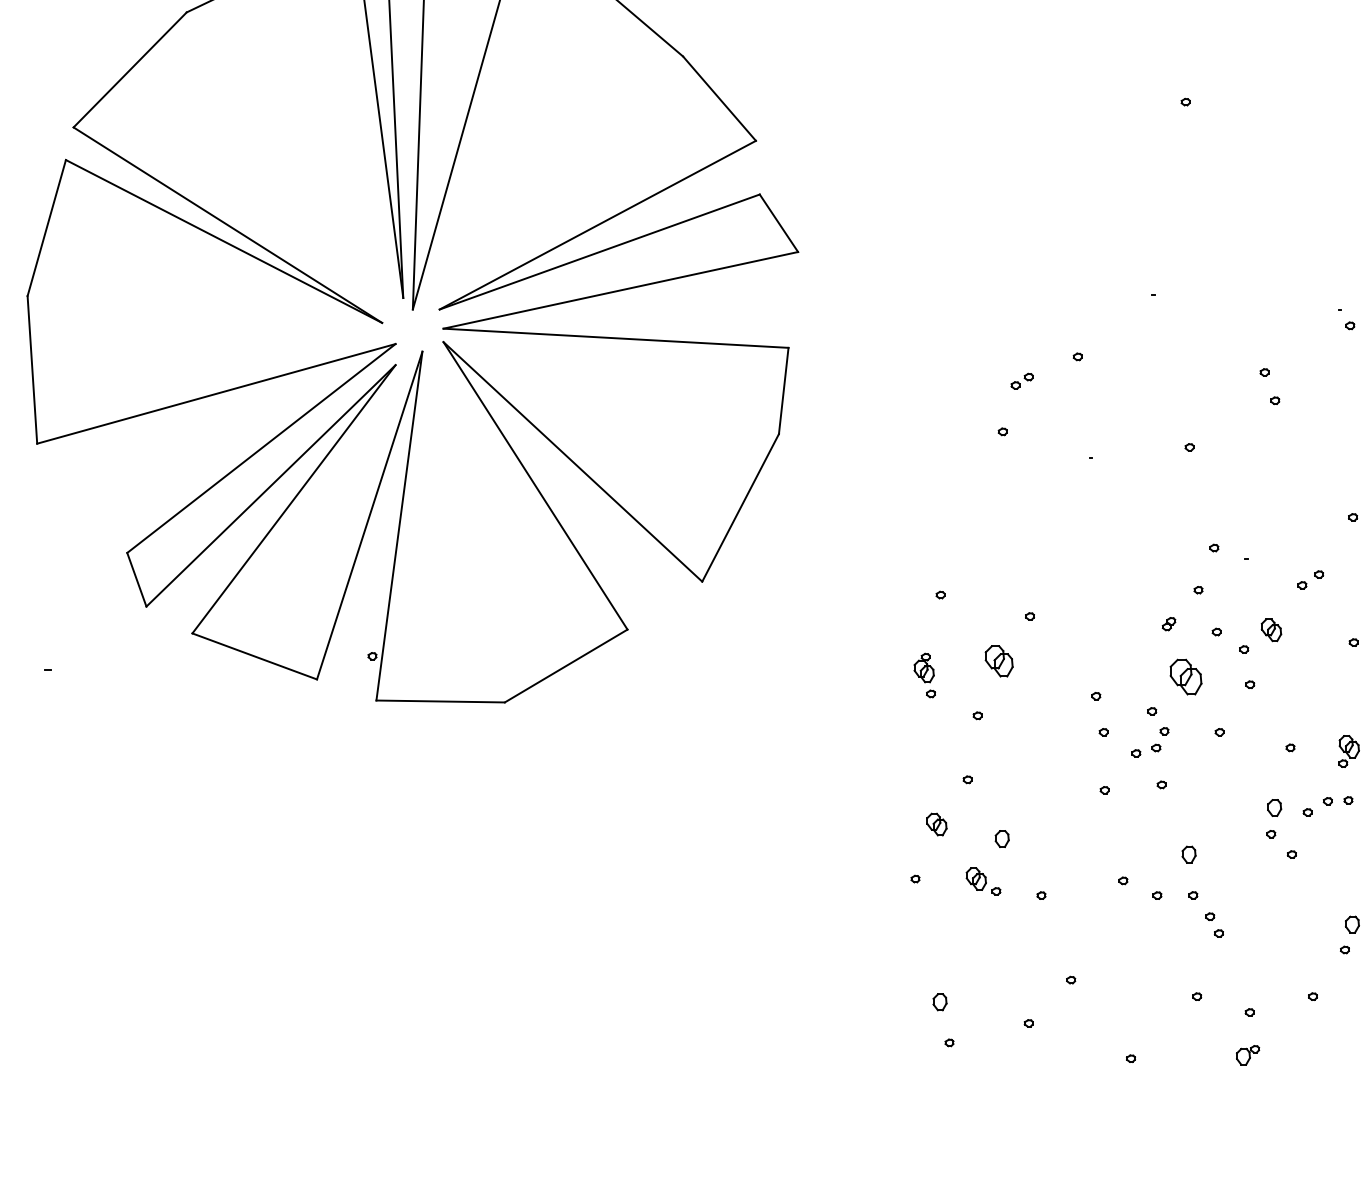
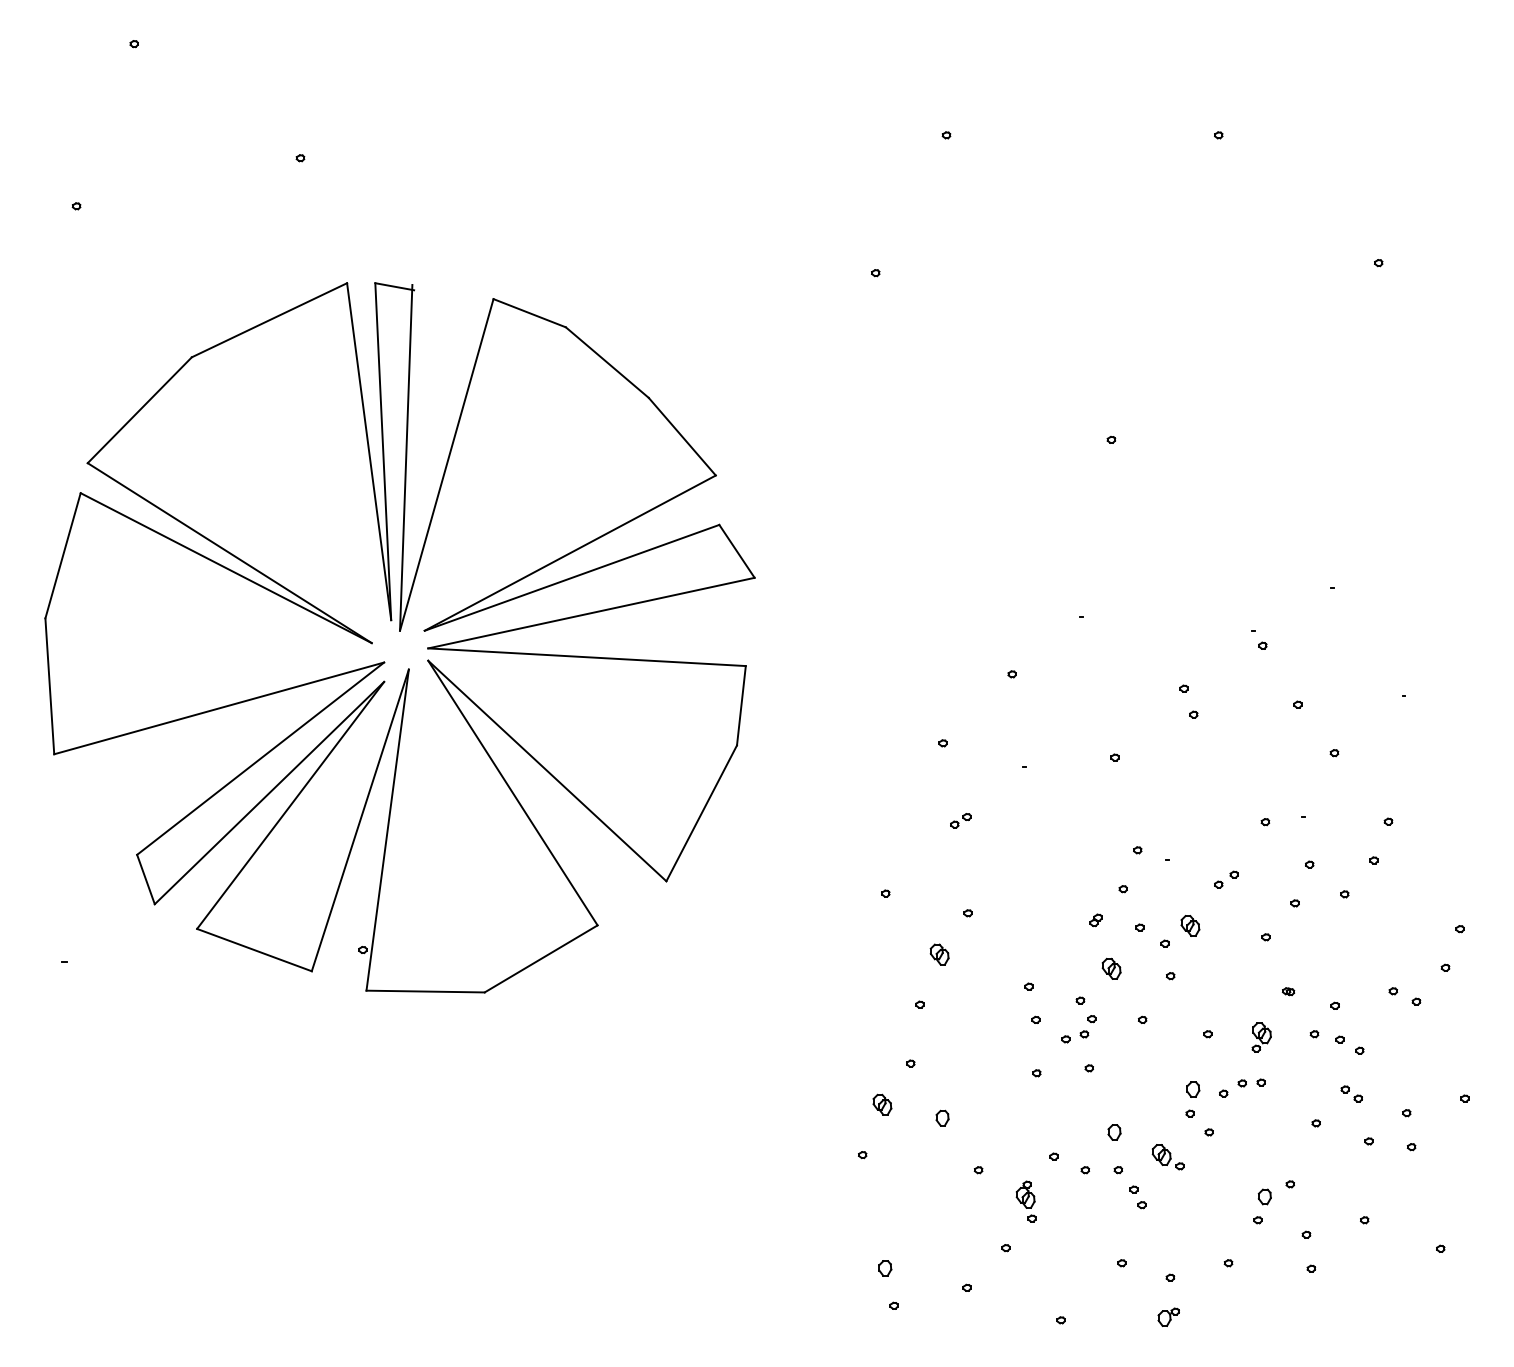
part: (1021, 380) -> (960, 820), moved
part: (998, 661) -> (939, 954), size x0.71
part: (923, 675) -> (1025, 1201), moved
part: (1185, 676) -> (1111, 968), size x0.62
part: (982, 881) -> (1167, 1157), moved

